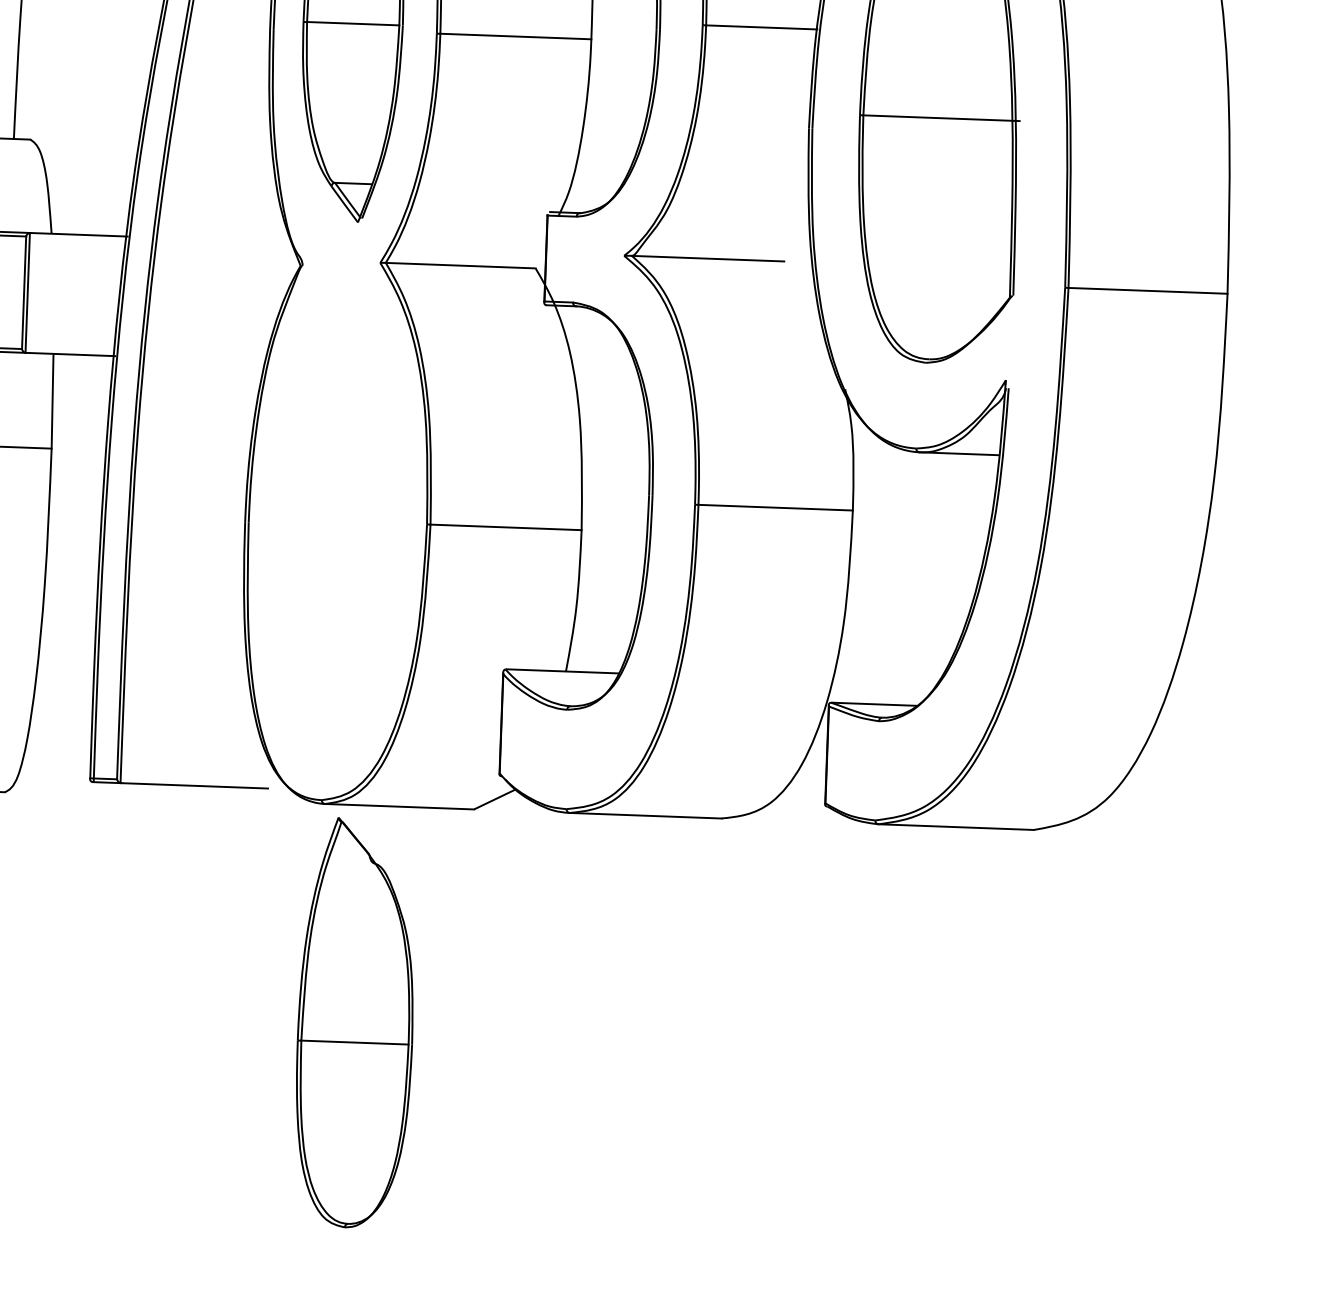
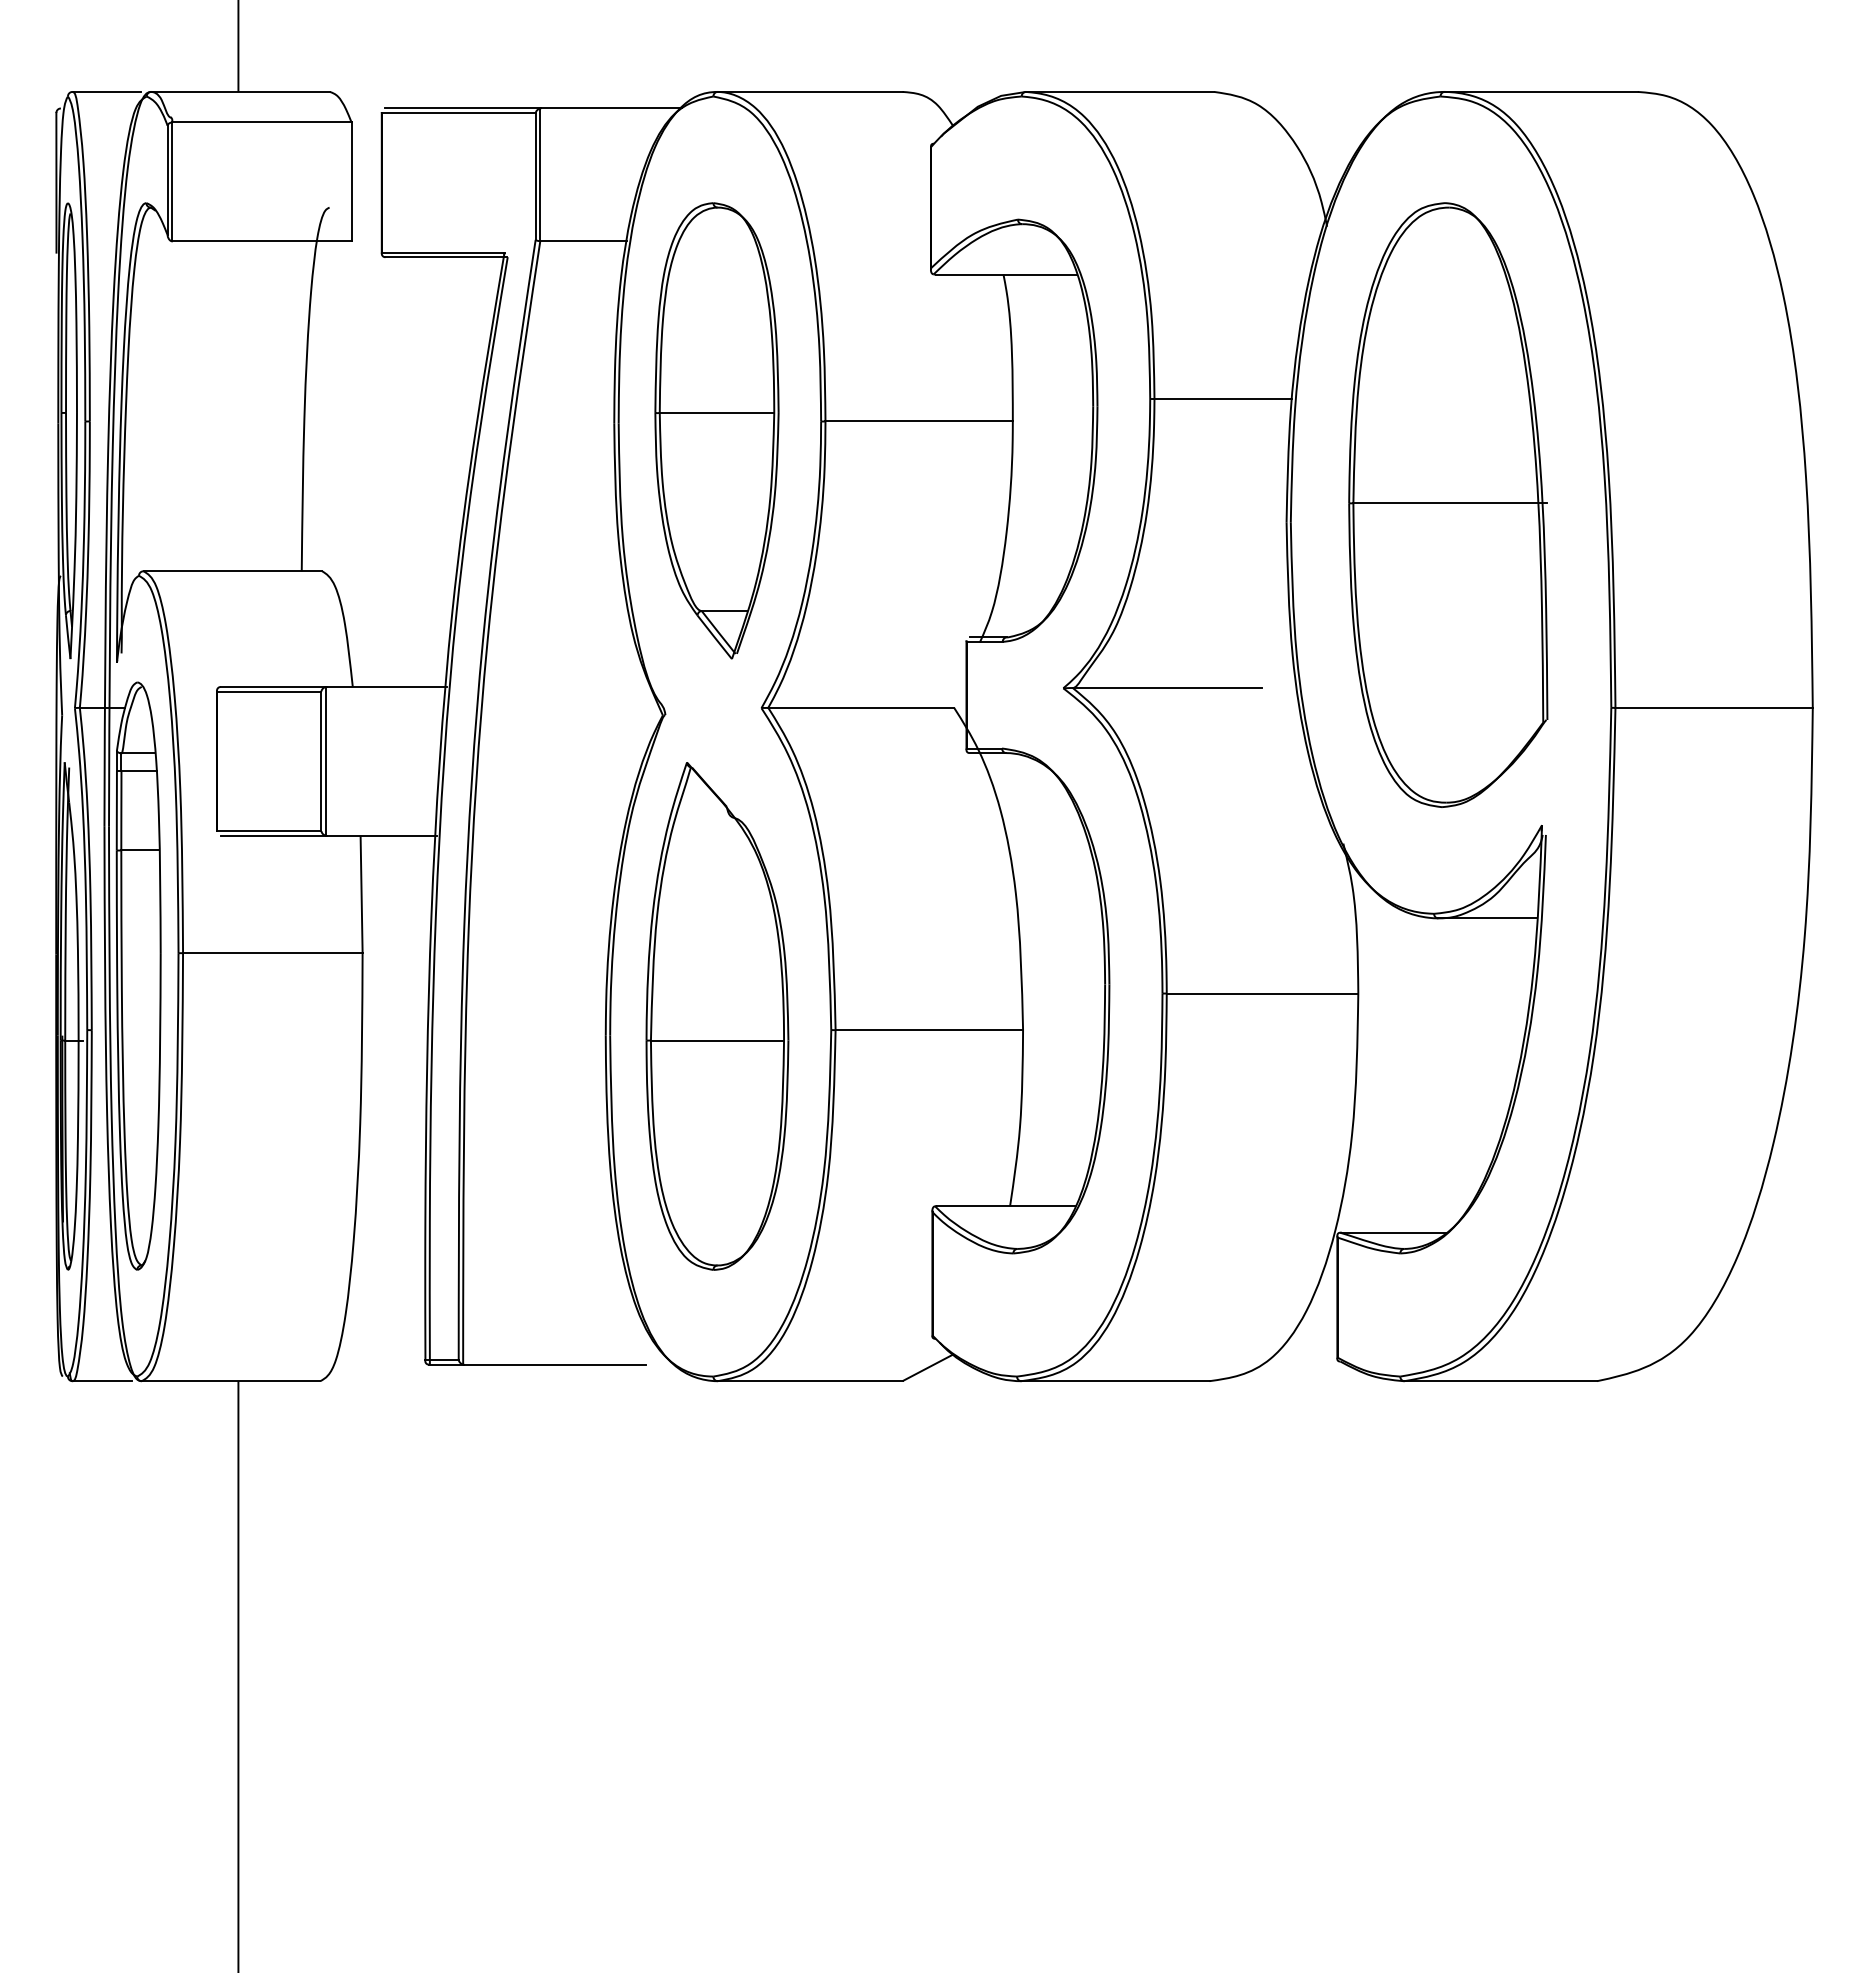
part: (355, 1023) -> (717, 1016), moved

